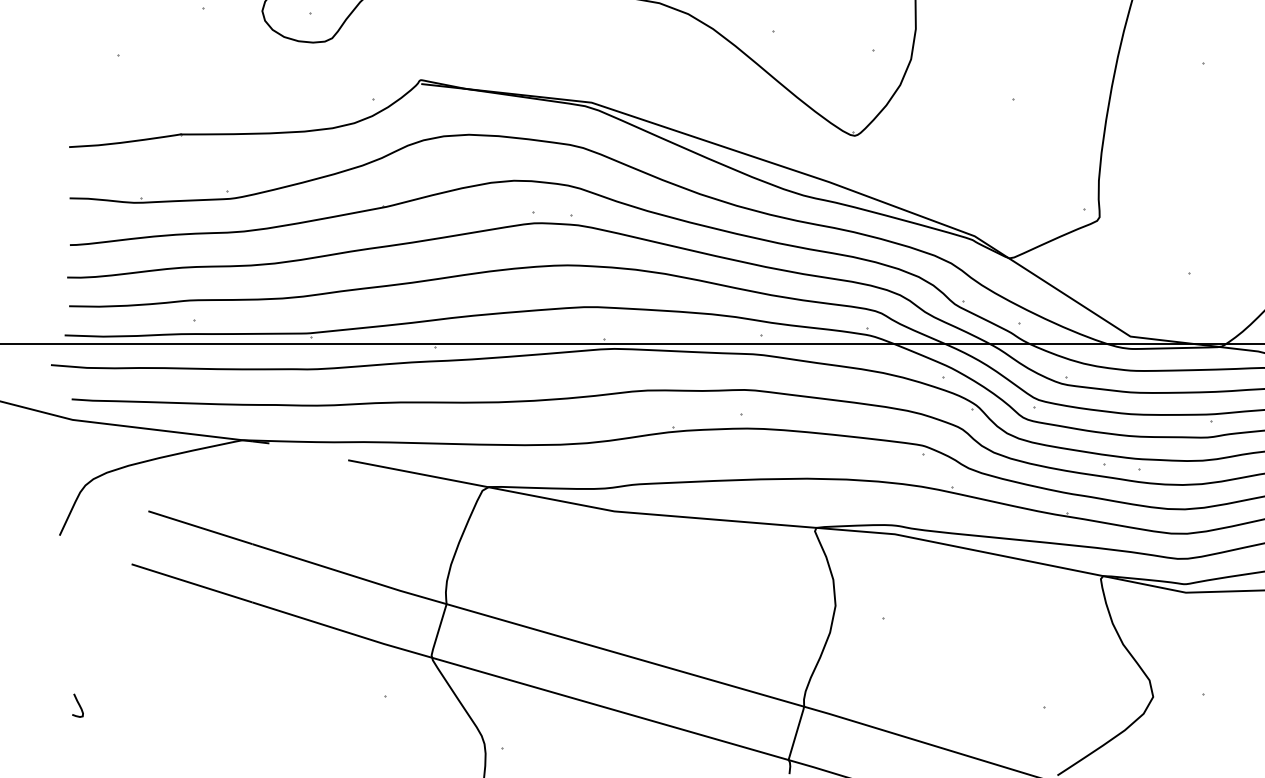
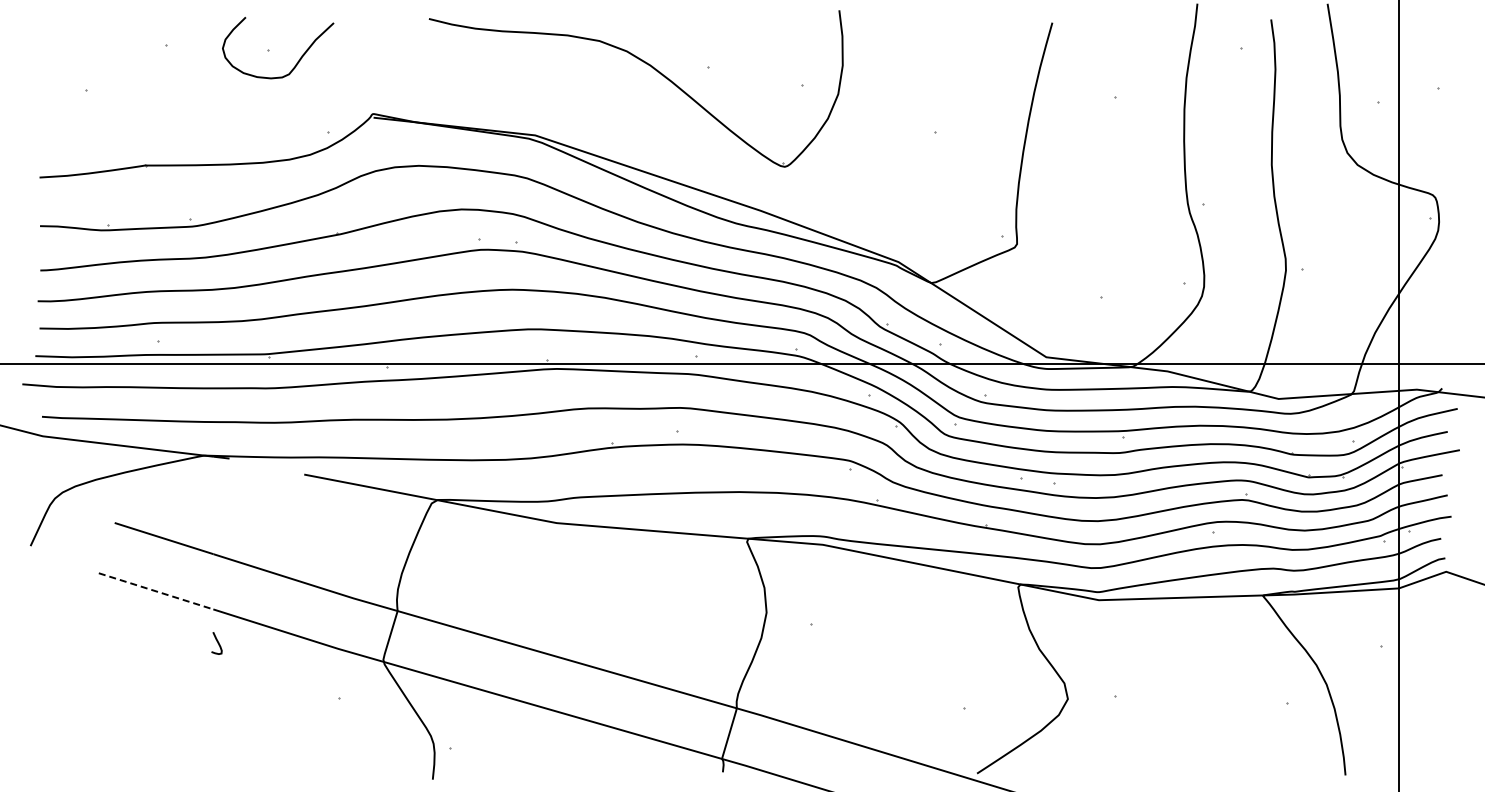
line: (192, 583) -> (156, 591), solid -> dashed
curve: (78, 705) -> (217, 643), moved

